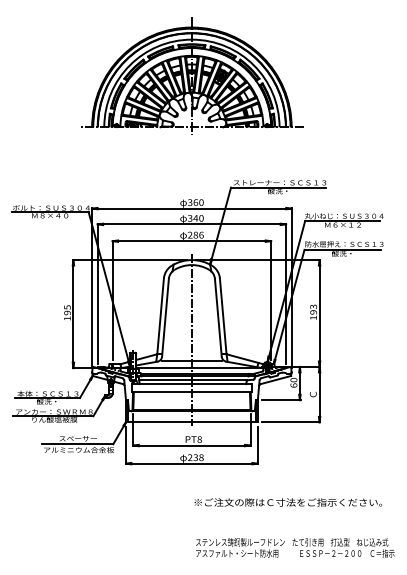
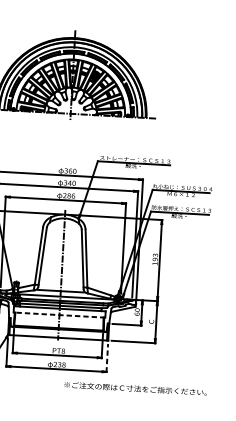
line: (191, 392) -> (59, 315), solid -> dashed
line: (257, 445) -> (107, 358), solid -> dashed
text: (288, 502) -> (135, 388), moved

